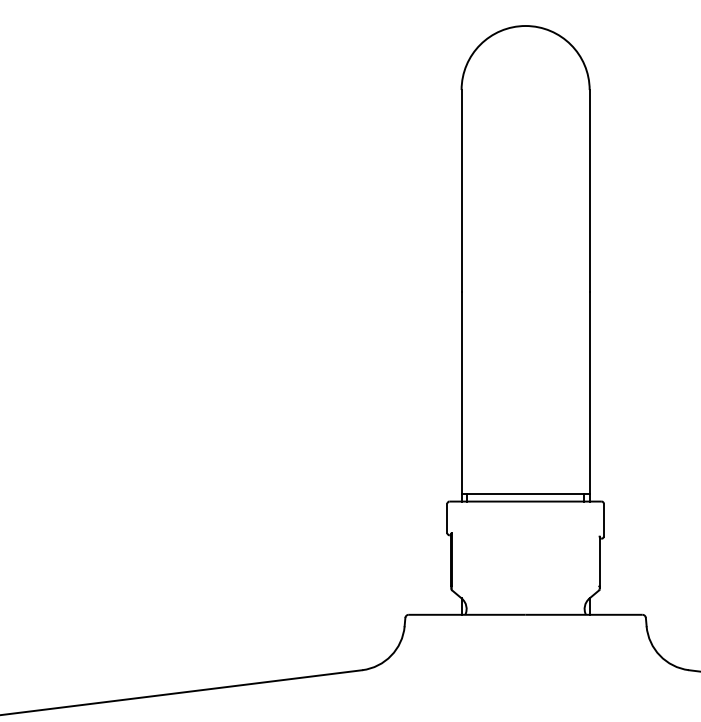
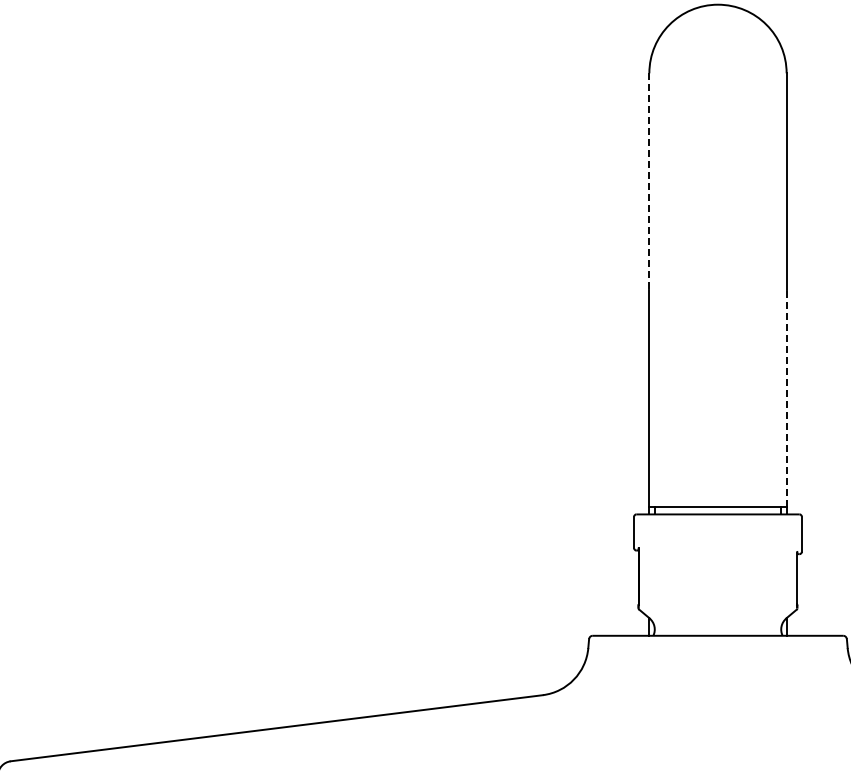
line: (461, 191) -> (649, 182), solid -> dashed
line: (589, 392) -> (786, 397), solid -> dashed

